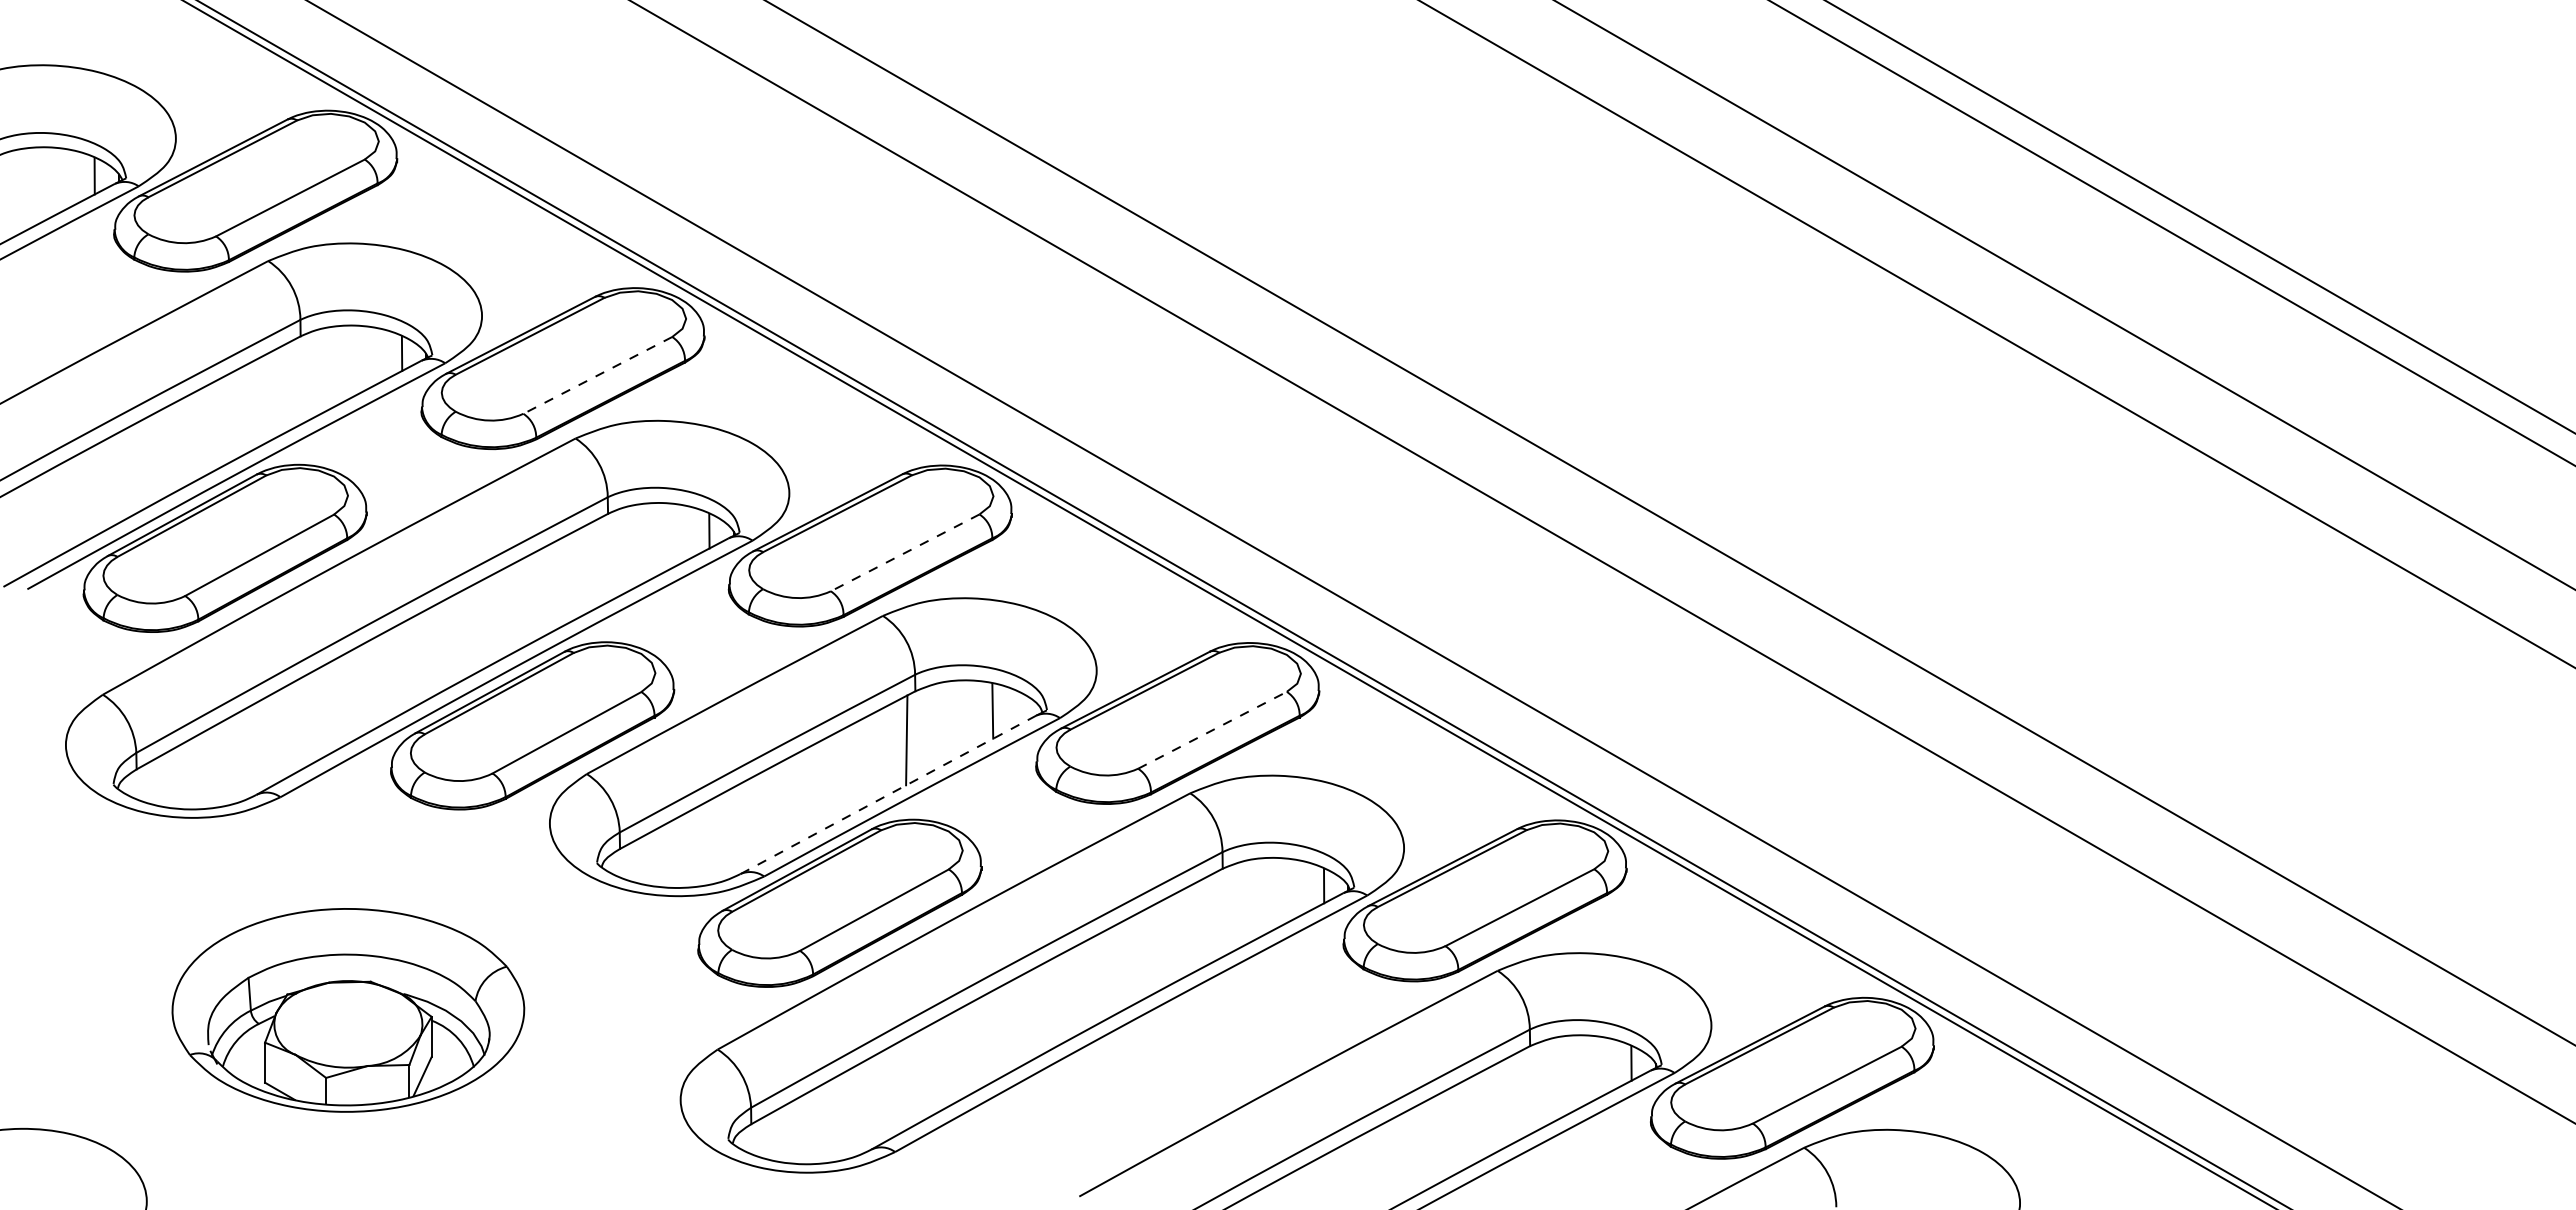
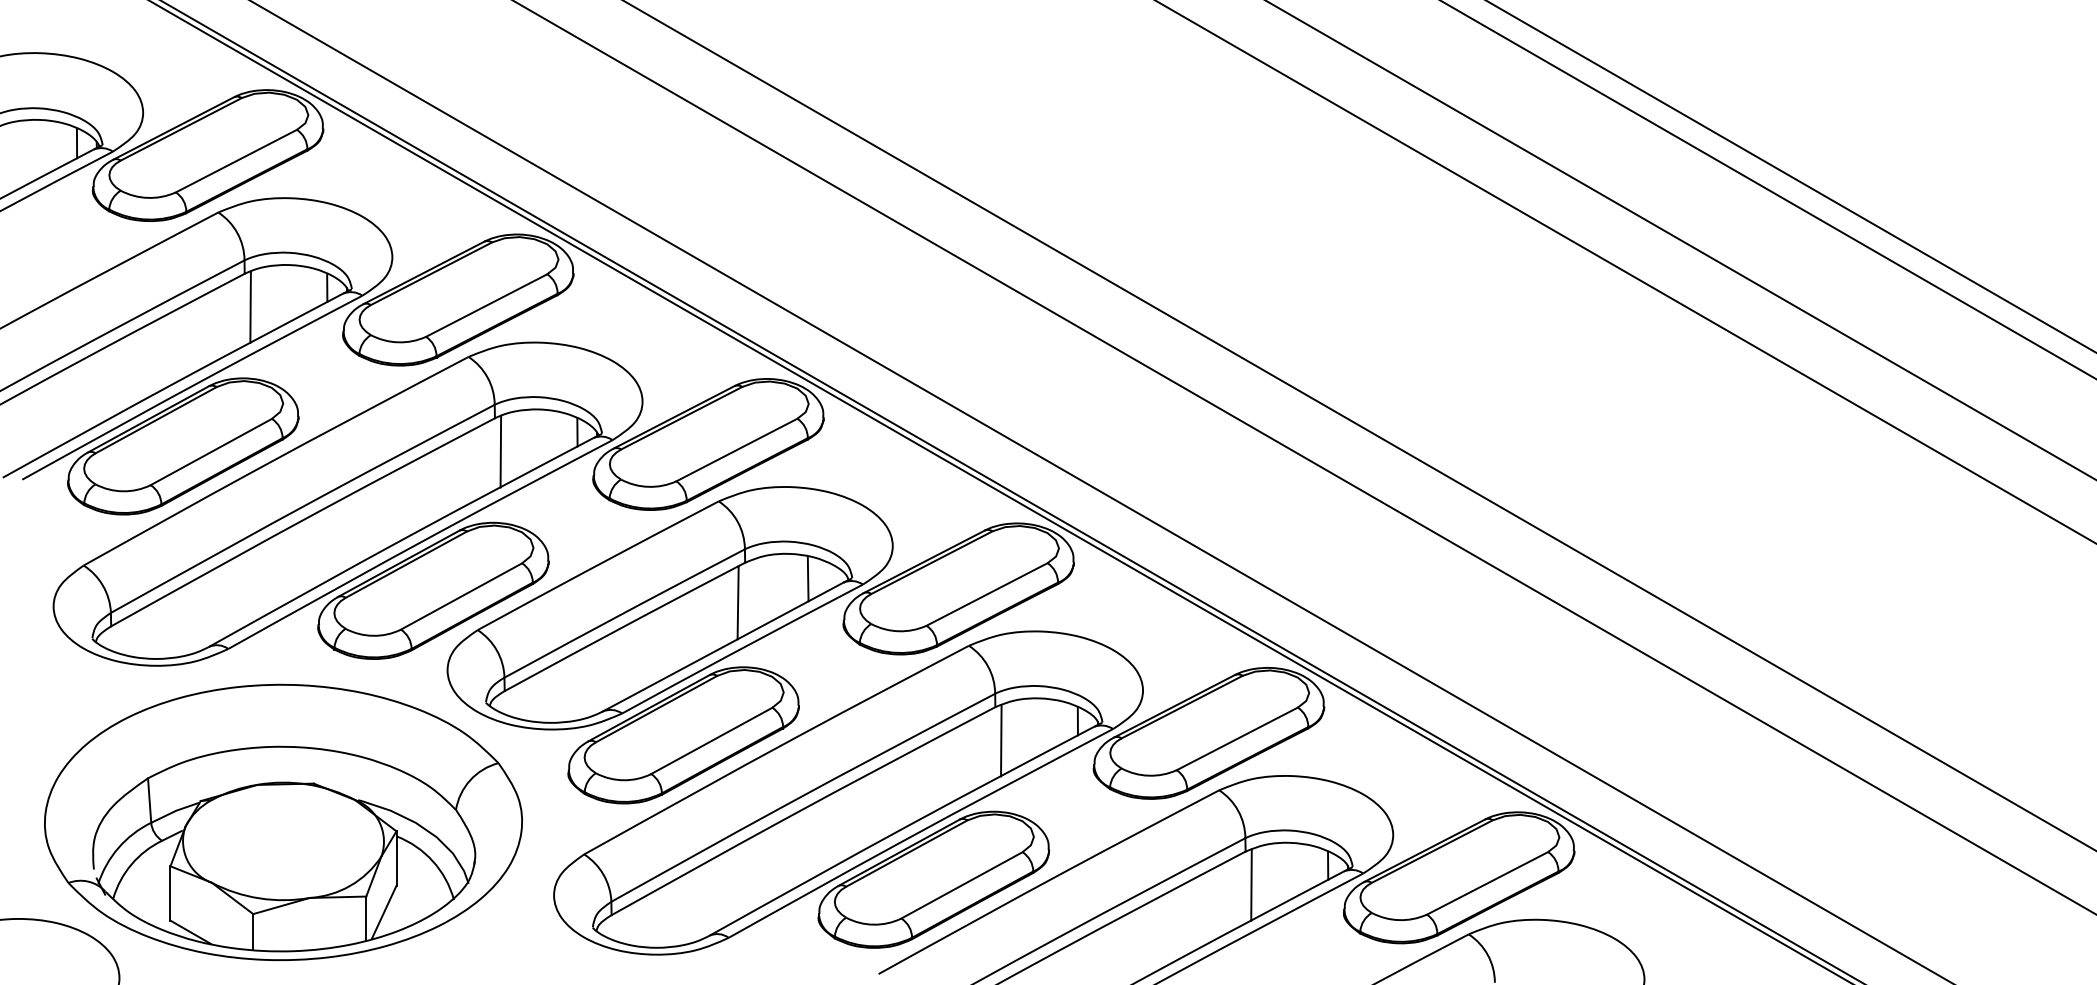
line: (597, 375) -> (486, 305), dashed -> solid
line: (307, 377) -> (250, 307), added
line: (905, 552) -> (737, 449), dashed -> solid
line: (614, 554) -> (500, 451), added
line: (1212, 730) -> (987, 594), dashed -> solid
line: (888, 794) -> (723, 646), dashed -> solid
line: (1229, 909) -> (1000, 740), added
part: (348, 1010) -> (283, 822), size x1.67
part: (1146, 1080) -> (933, 879), added
line: (1537, 1087) -> (1251, 885), added

